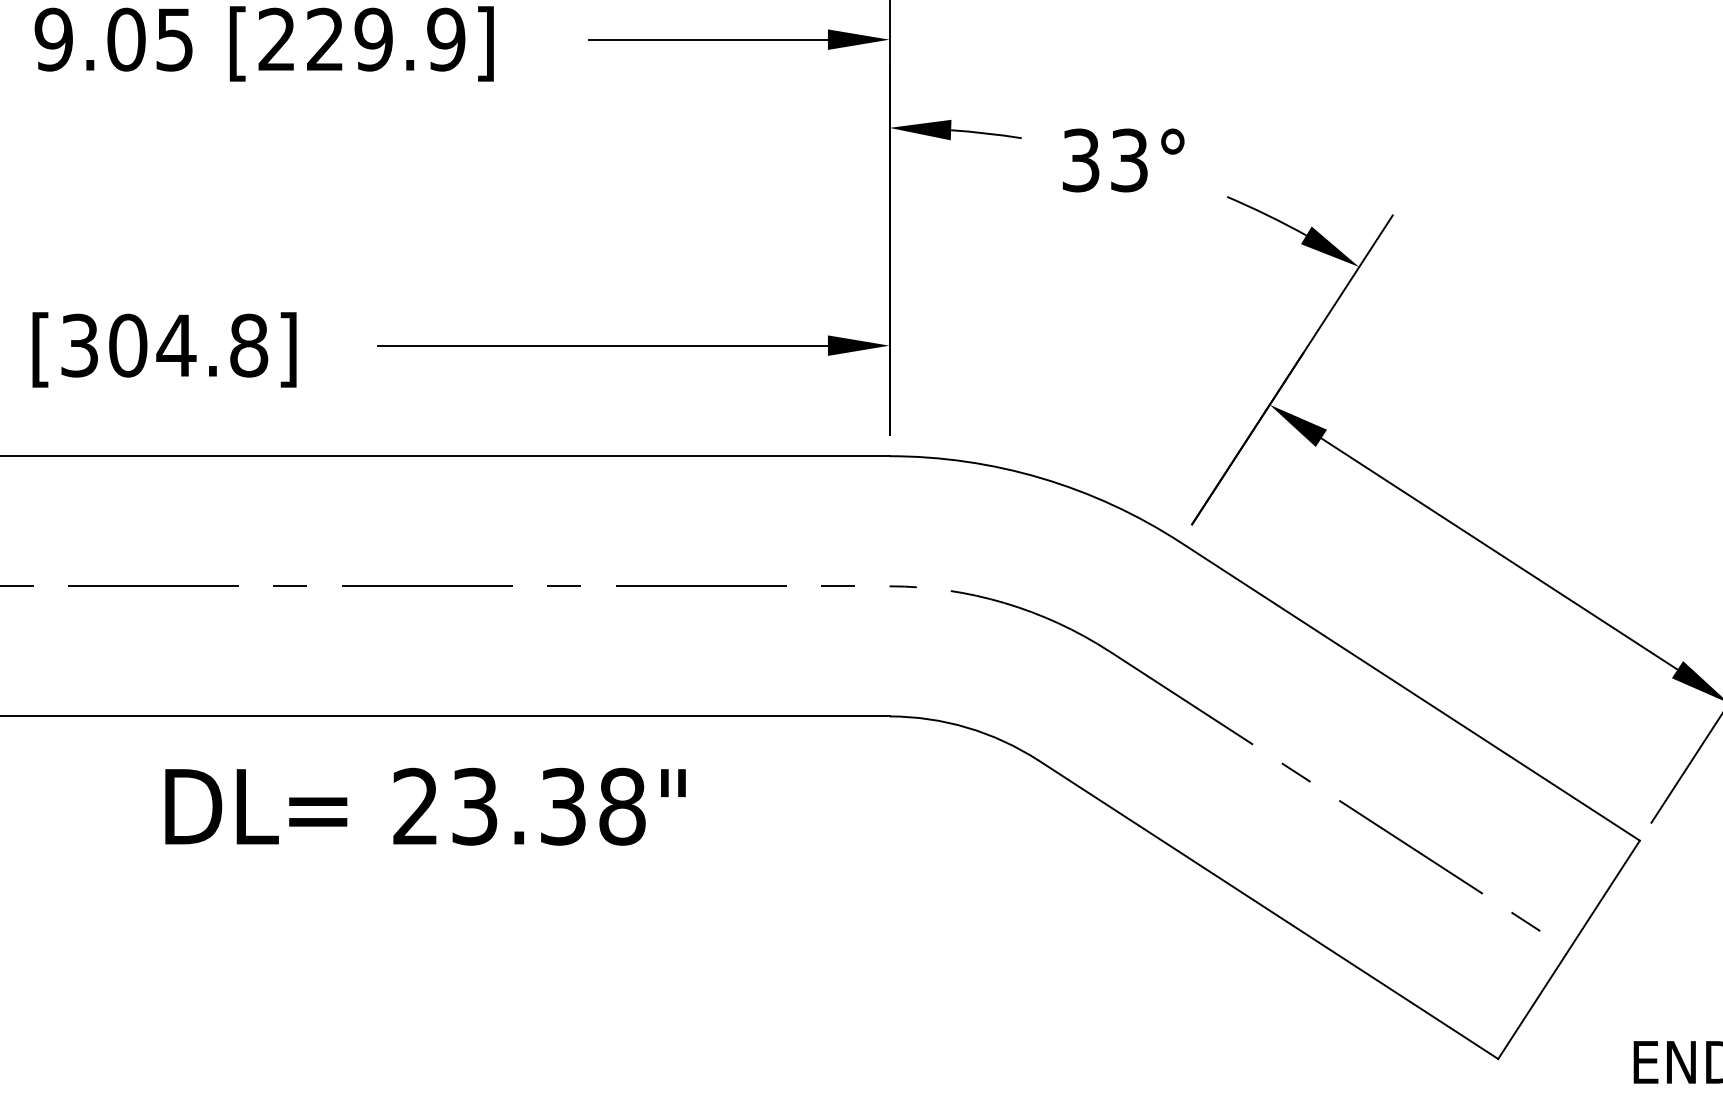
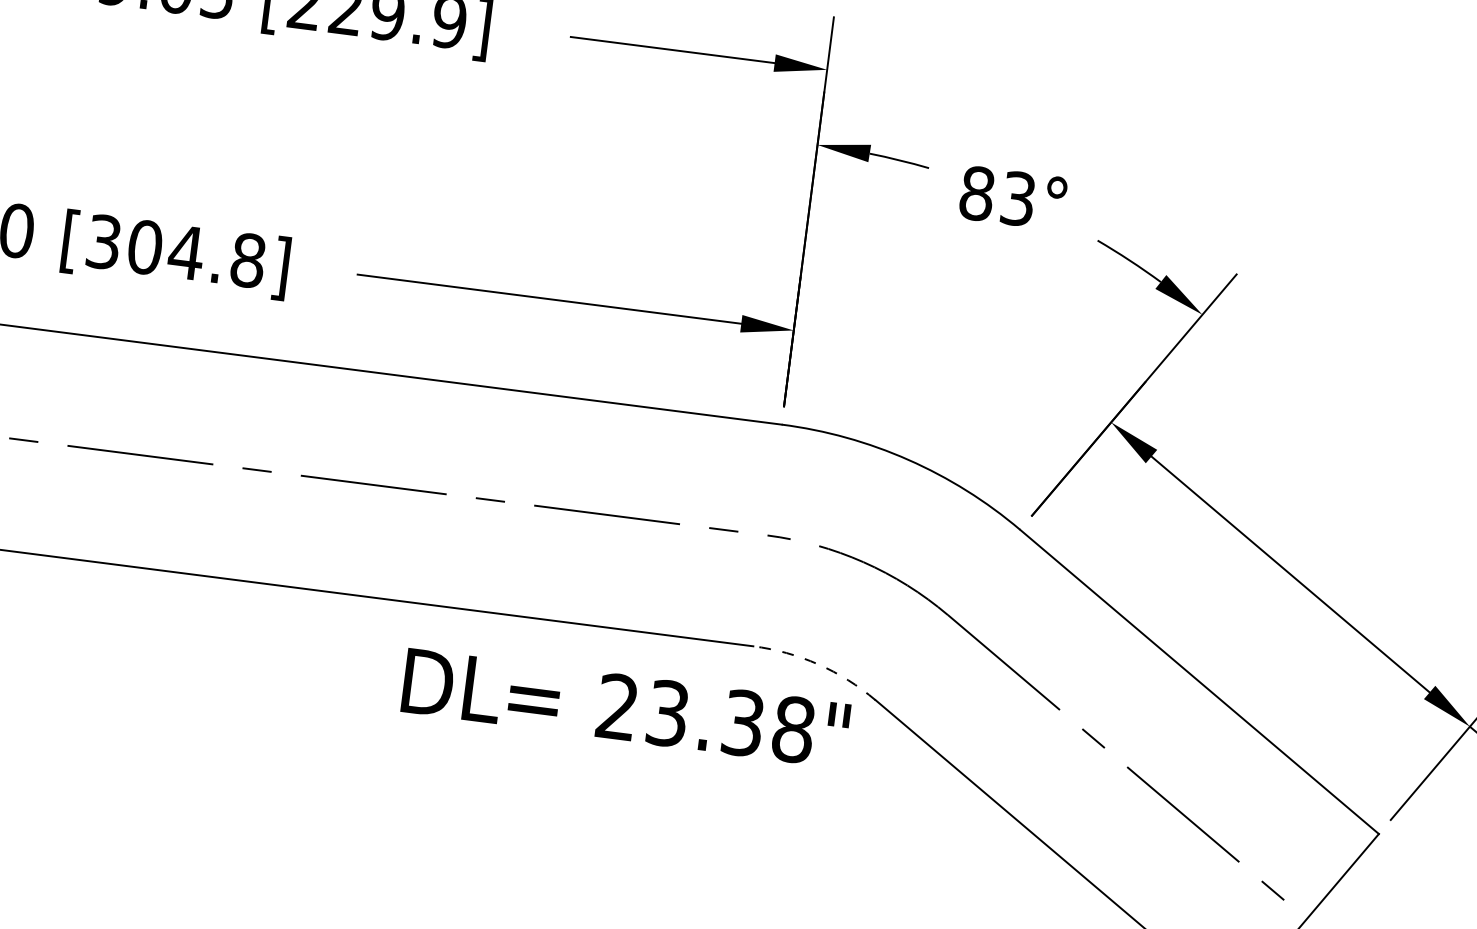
text: (1081, 160) -> (977, 193), 33° -> 83°
arc: (967, 727) -> (818, 664), solid -> dashed
text: (425, 806) -> (625, 707), moved

